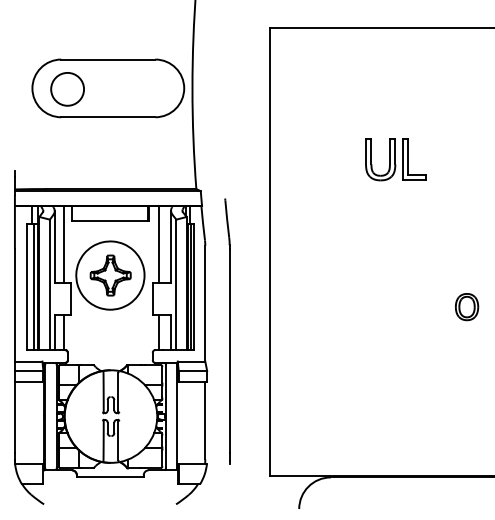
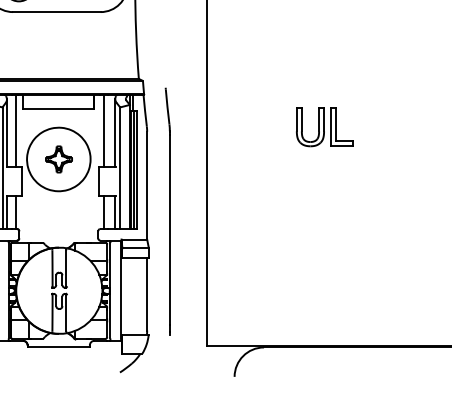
part: (395, 159) -> (324, 126), moved
part: (110, 275) -> (58, 159), size x0.7
part: (467, 307) -> (391, 189), removed

